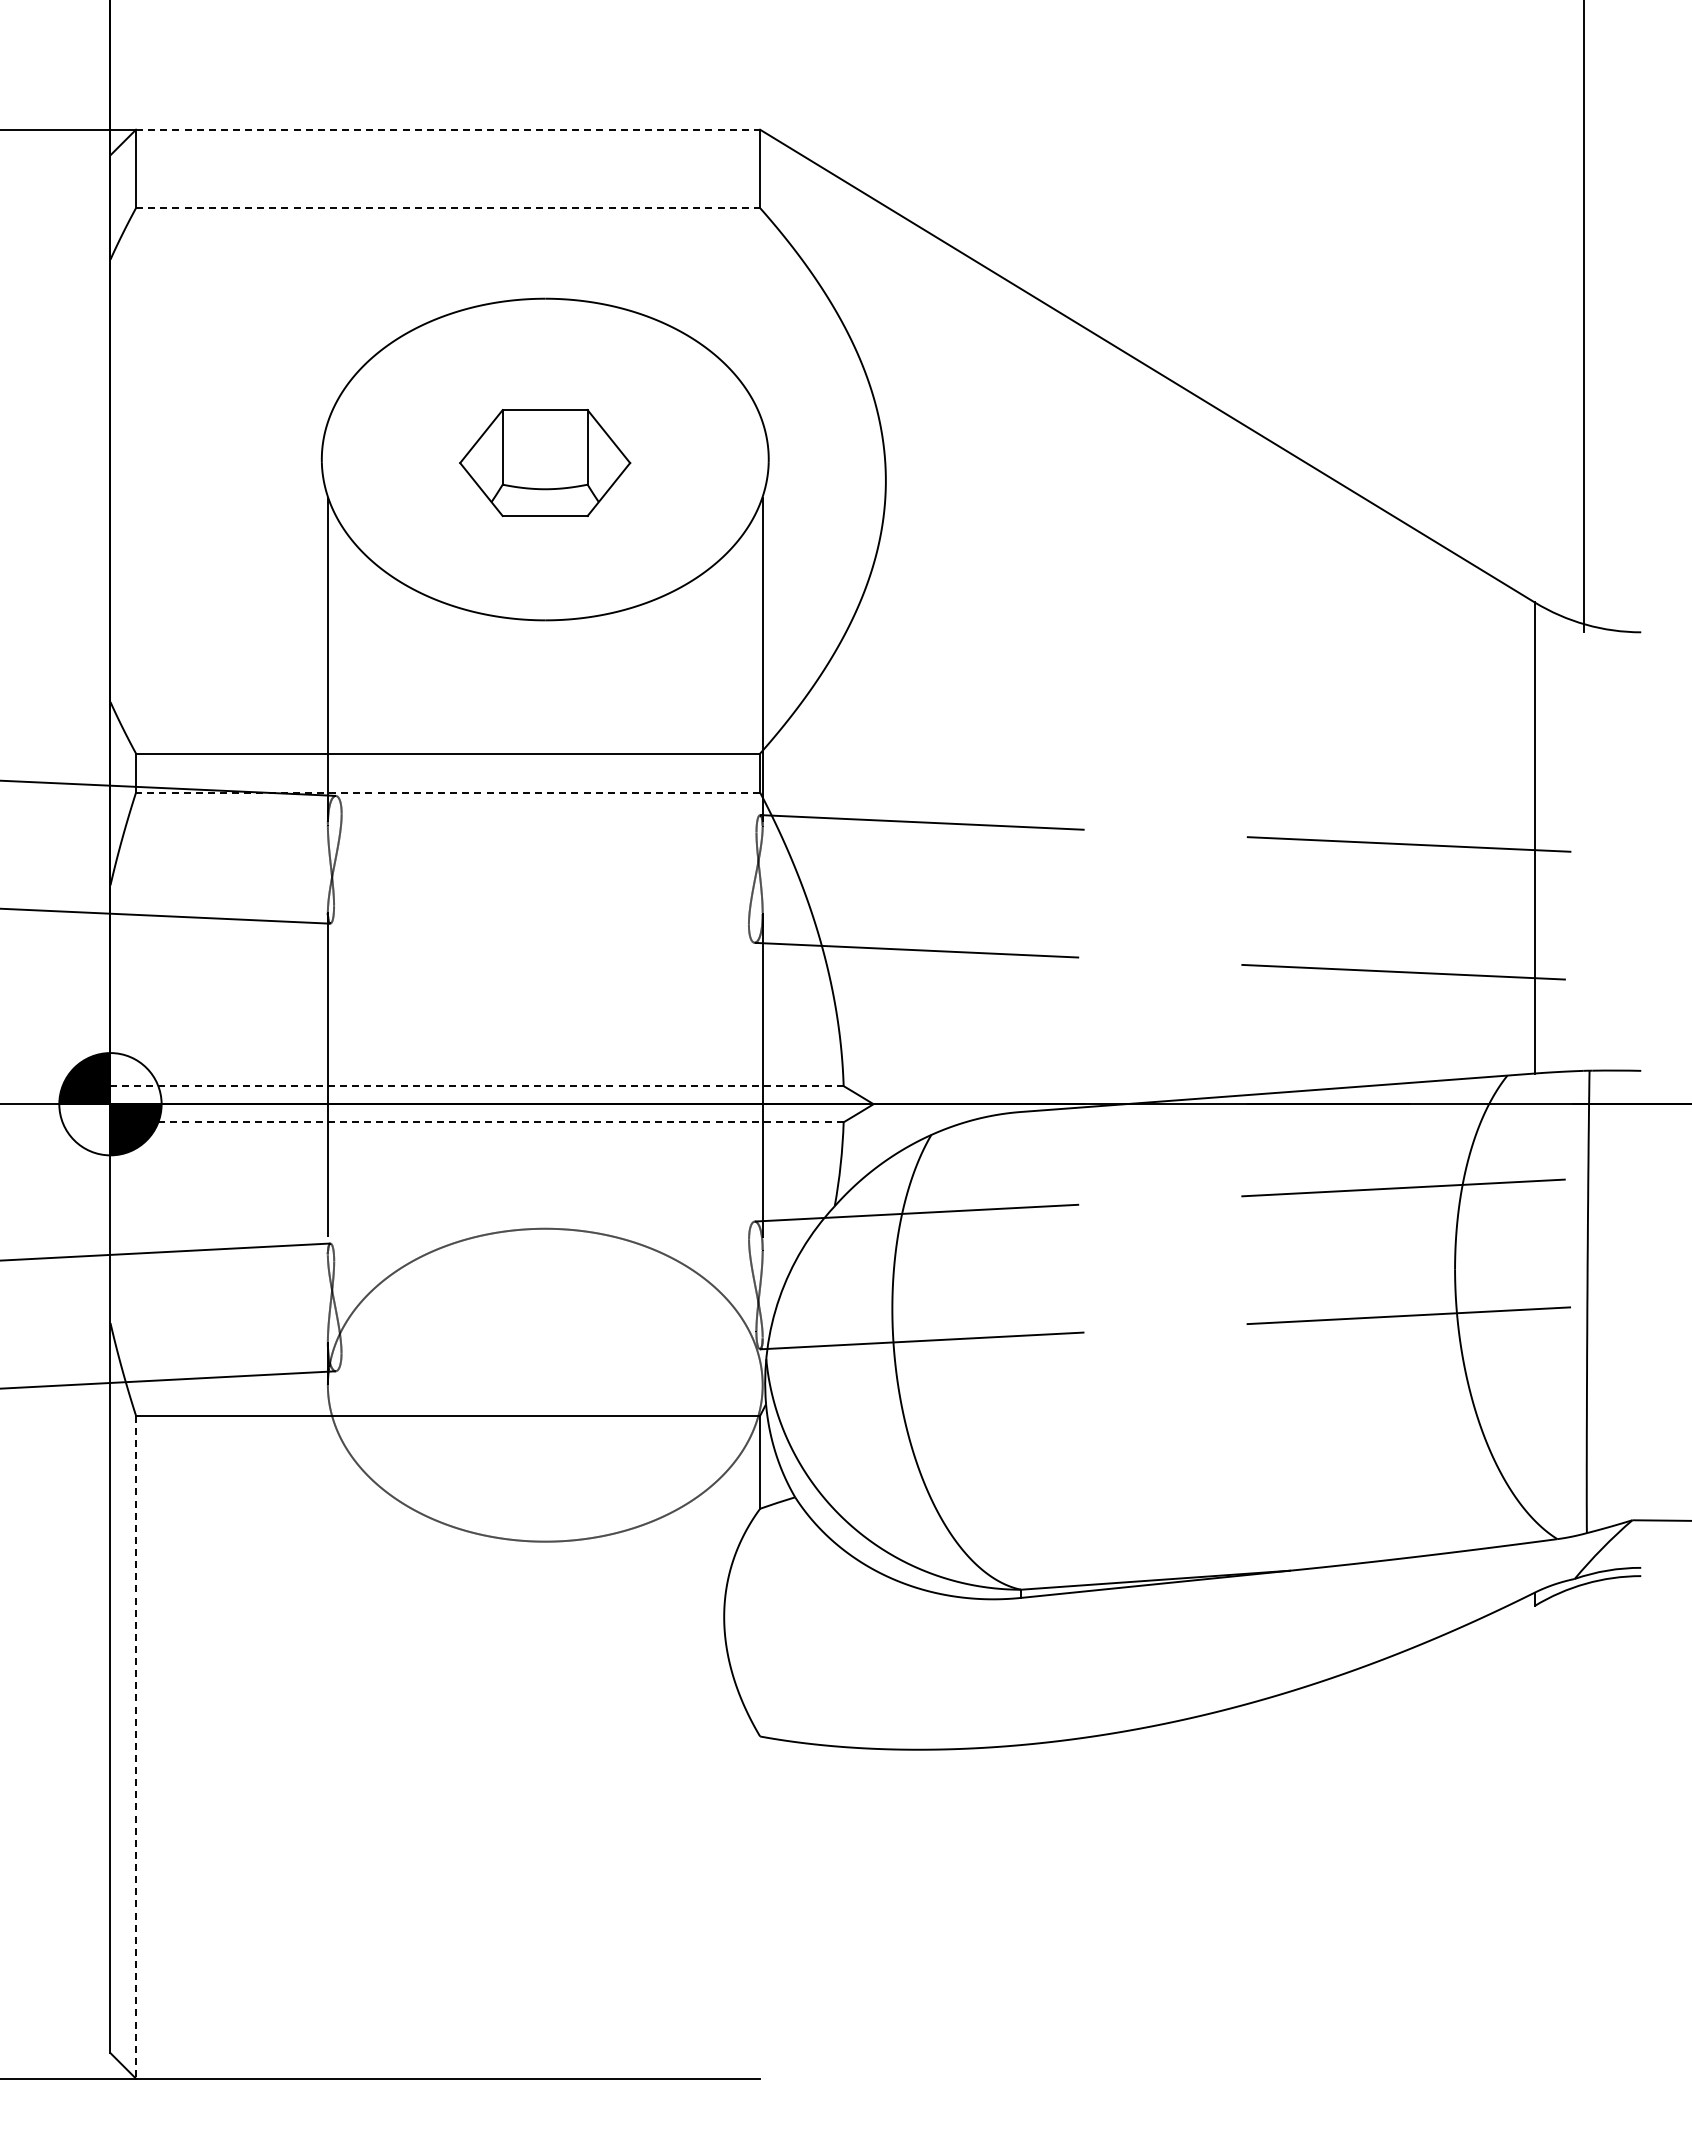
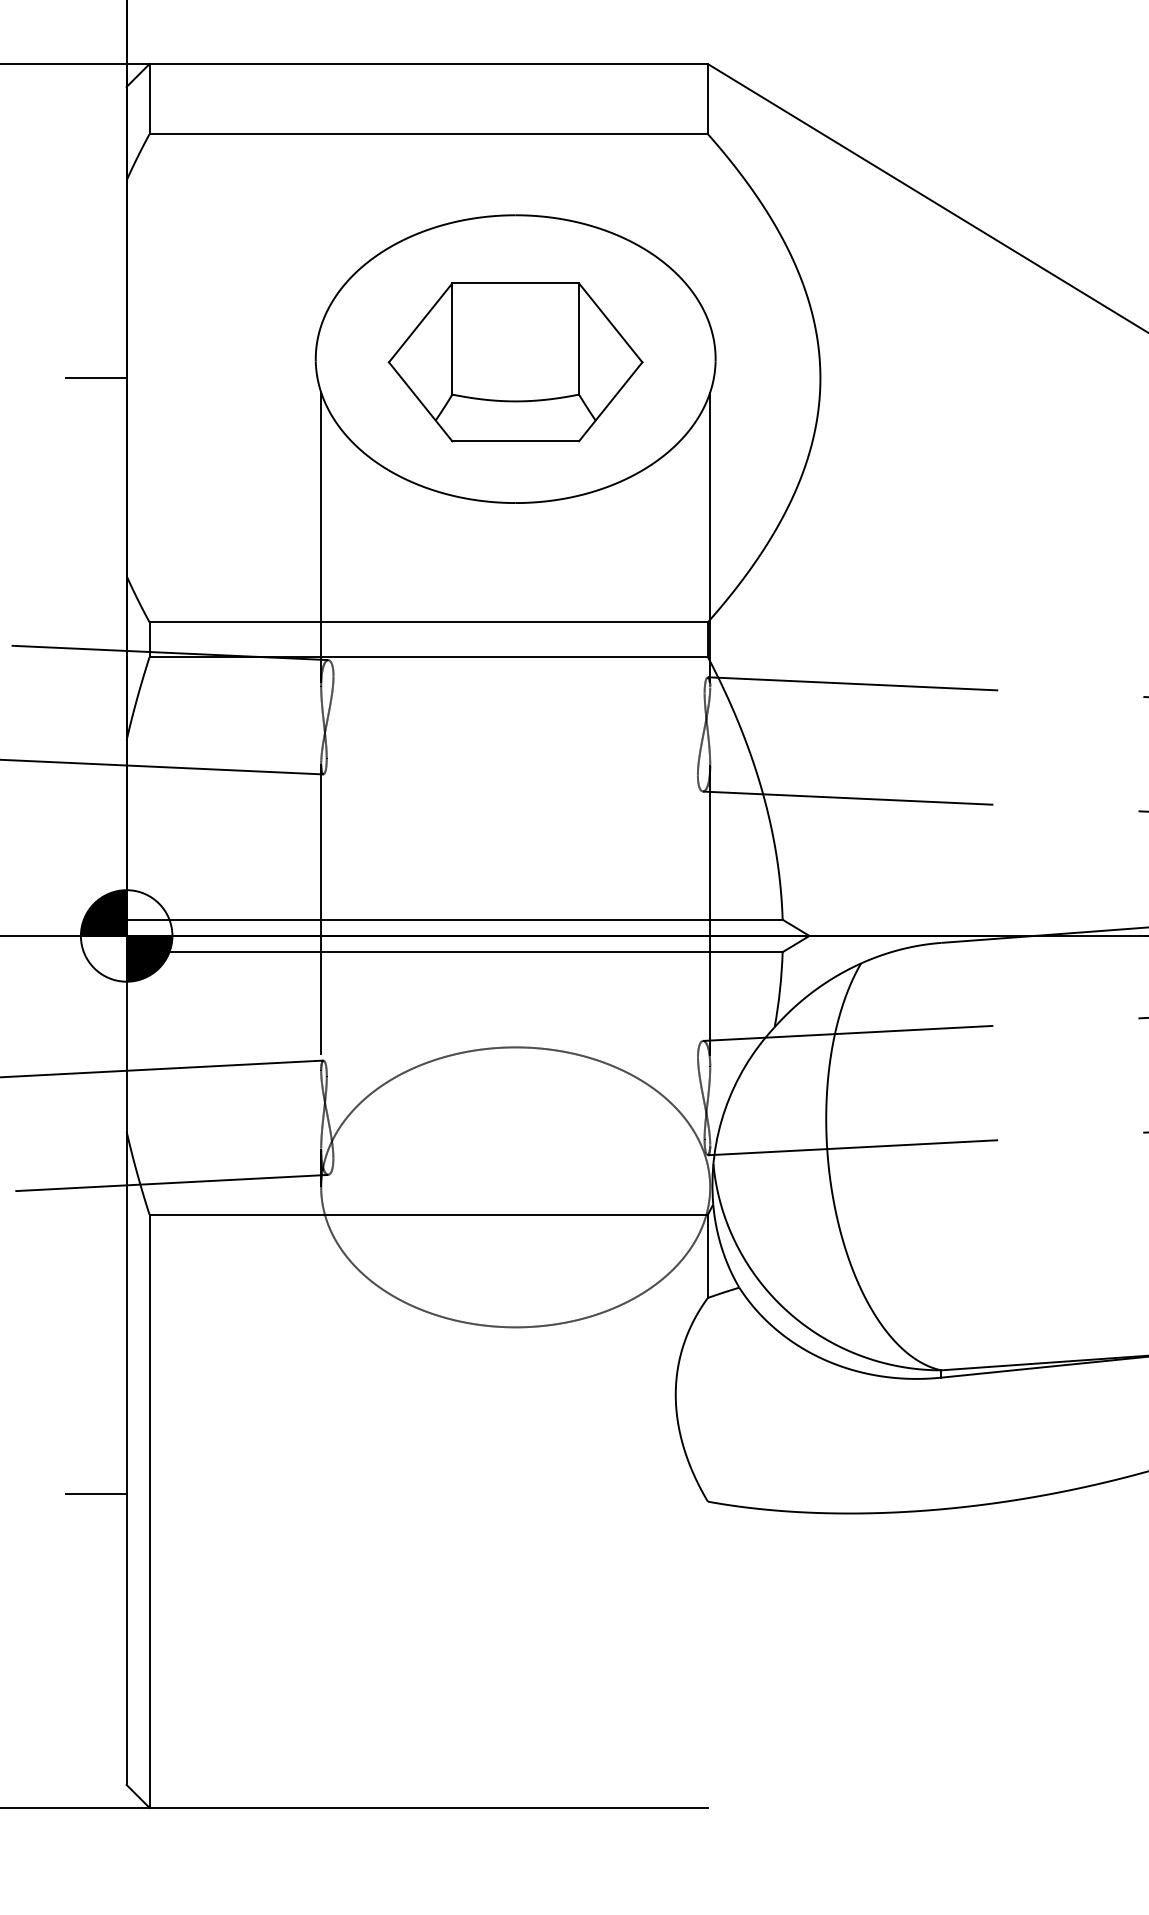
line: (448, 129) -> (429, 63), dashed -> solid
line: (448, 208) -> (429, 134), dashed -> solid
part: (544, 462) -> (514, 361), size x1.67
line: (76, 480) -> (96, 377), added
line: (447, 792) -> (428, 657), dashed -> solid
line: (477, 1086) -> (455, 920), dashed -> solid
line: (477, 1122) -> (455, 952), dashed -> solid
line: (76, 1728) -> (96, 1494), added
line: (136, 1747) -> (149, 1511), dashed -> solid

